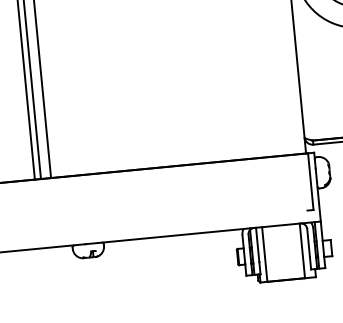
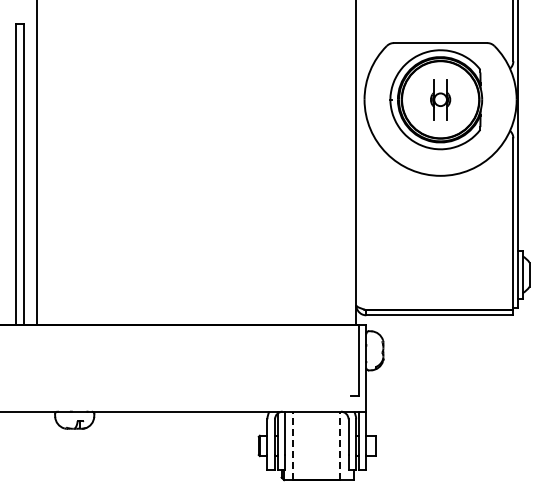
line: (302, 250) -> (339, 445), solid -> dashed
line: (264, 254) -> (292, 445), solid -> dashed

